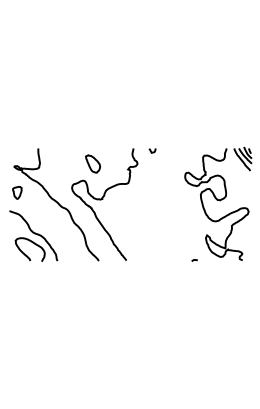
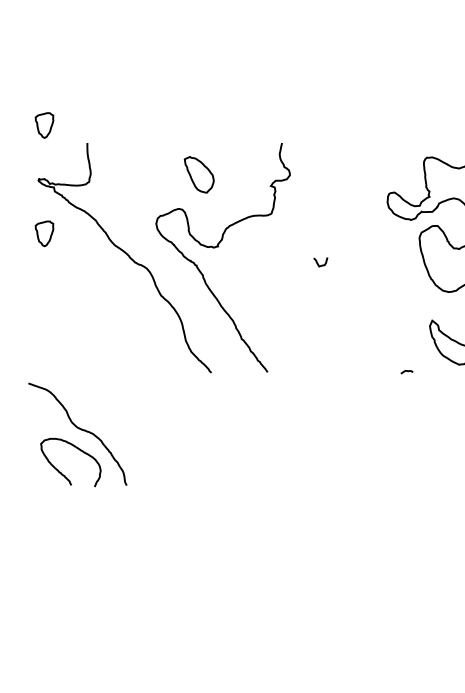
part: (17, 139) -> (44, 124), added
curve: (151, 150) -> (318, 261), moved
part: (33, 235) -> (77, 433), moved

